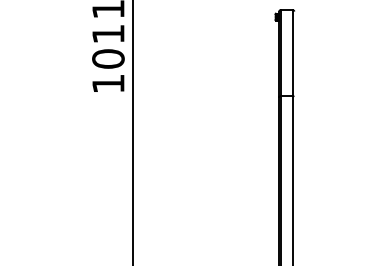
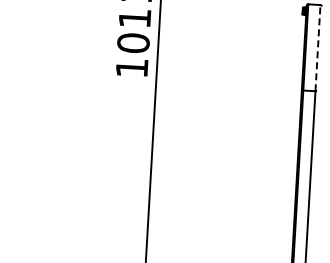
line: (292, 52) -> (317, 47), solid -> dashed

